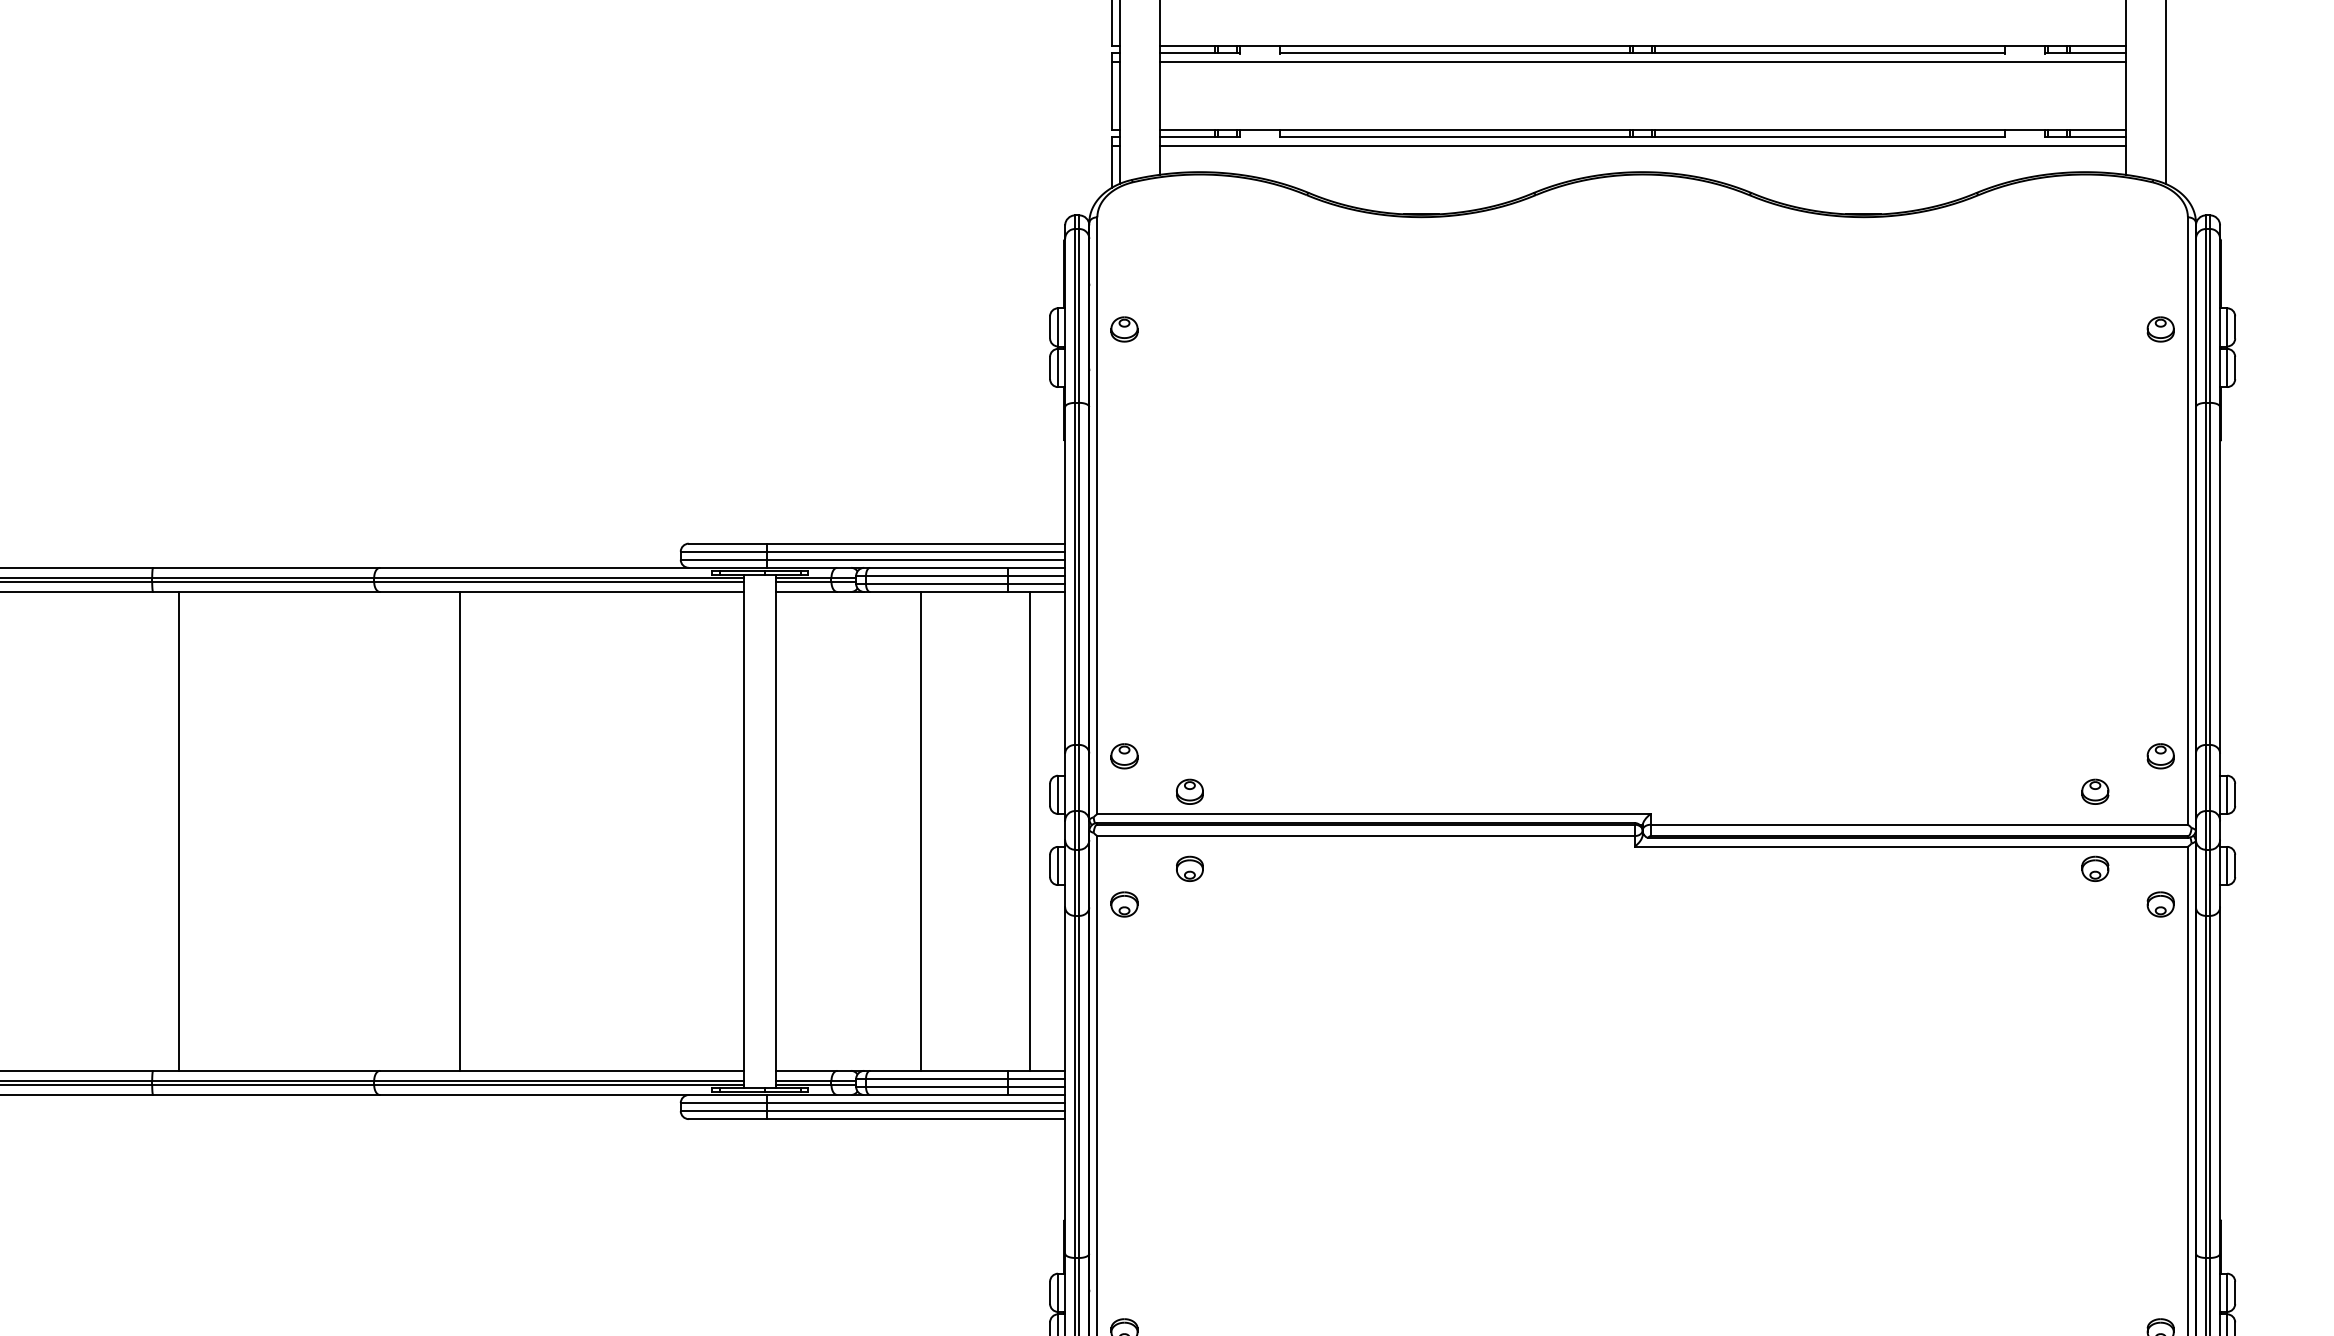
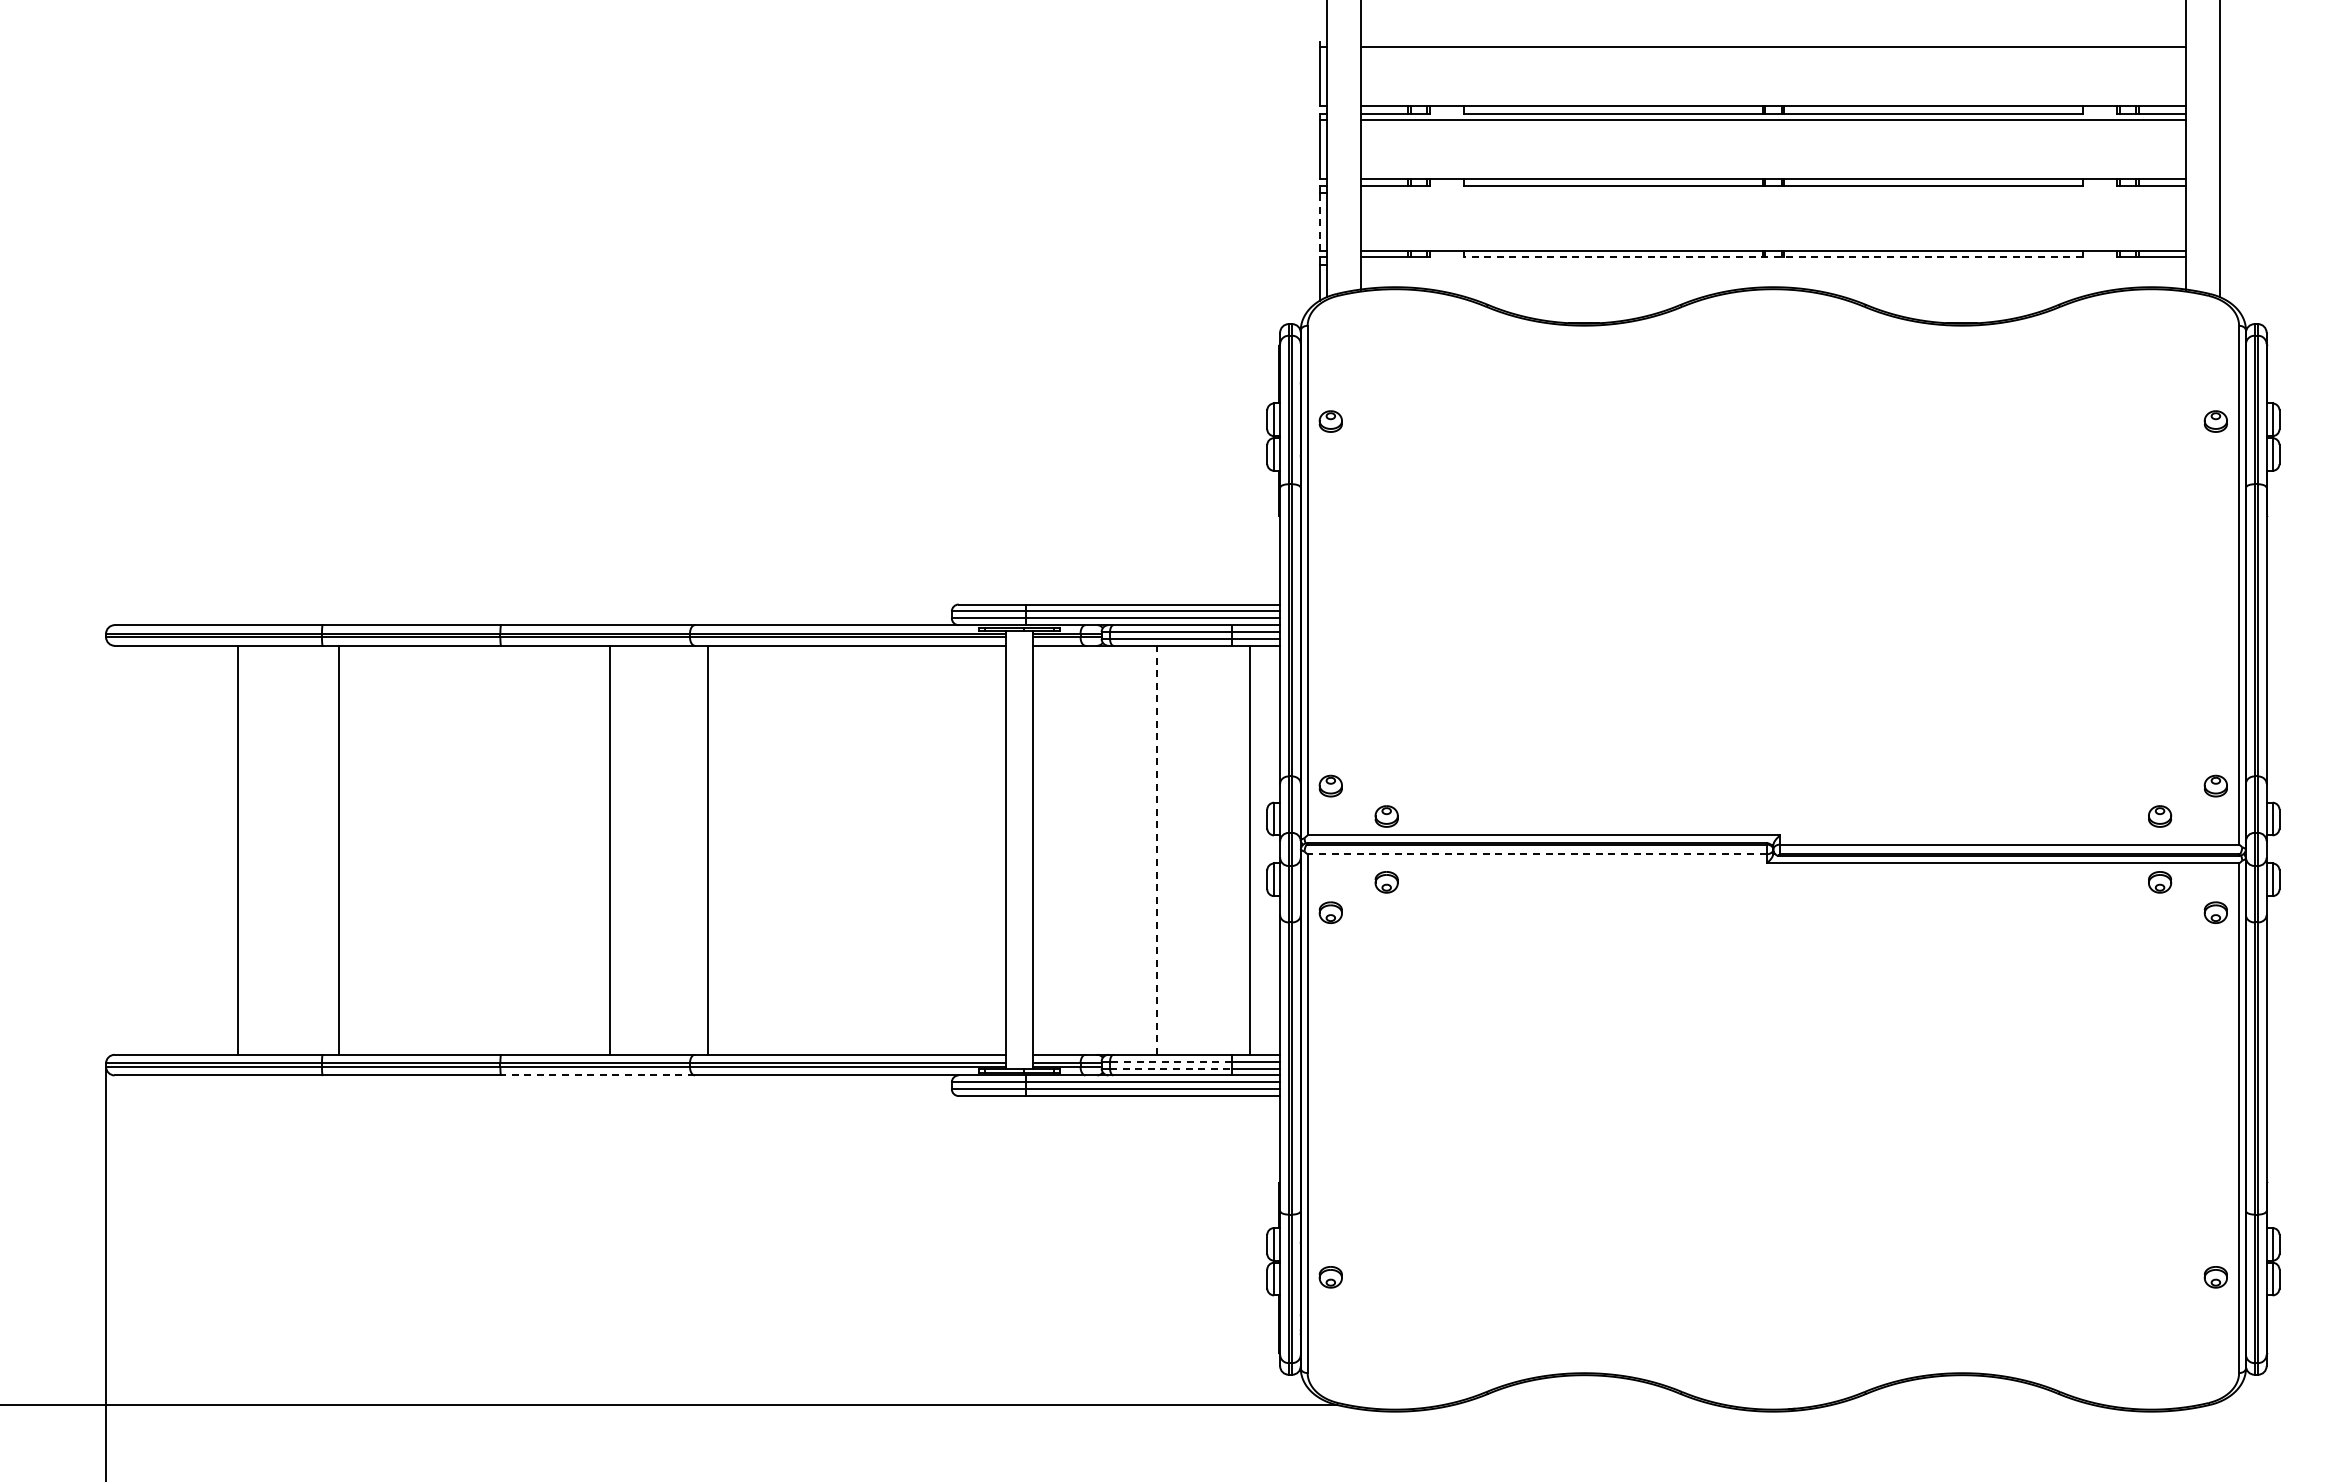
line: (1641, 61) -> (1772, 192), removed
line: (1112, 95) -> (1320, 221), solid -> dashed
line: (1641, 137) -> (1772, 257), solid -> dashed
line: (1641, 146) -> (1772, 265), removed
line: (178, 830) -> (609, 849), moved
line: (460, 830) -> (708, 849), moved
line: (920, 831) -> (1156, 850), solid -> dashed
line: (1365, 836) -> (1536, 854), solid -> dashed
line: (936, 1078) -> (1170, 1061), solid -> dashed
line: (936, 1086) -> (1170, 1068), solid -> dashed
line: (267, 1095) -> (598, 1075), solid -> dashed

